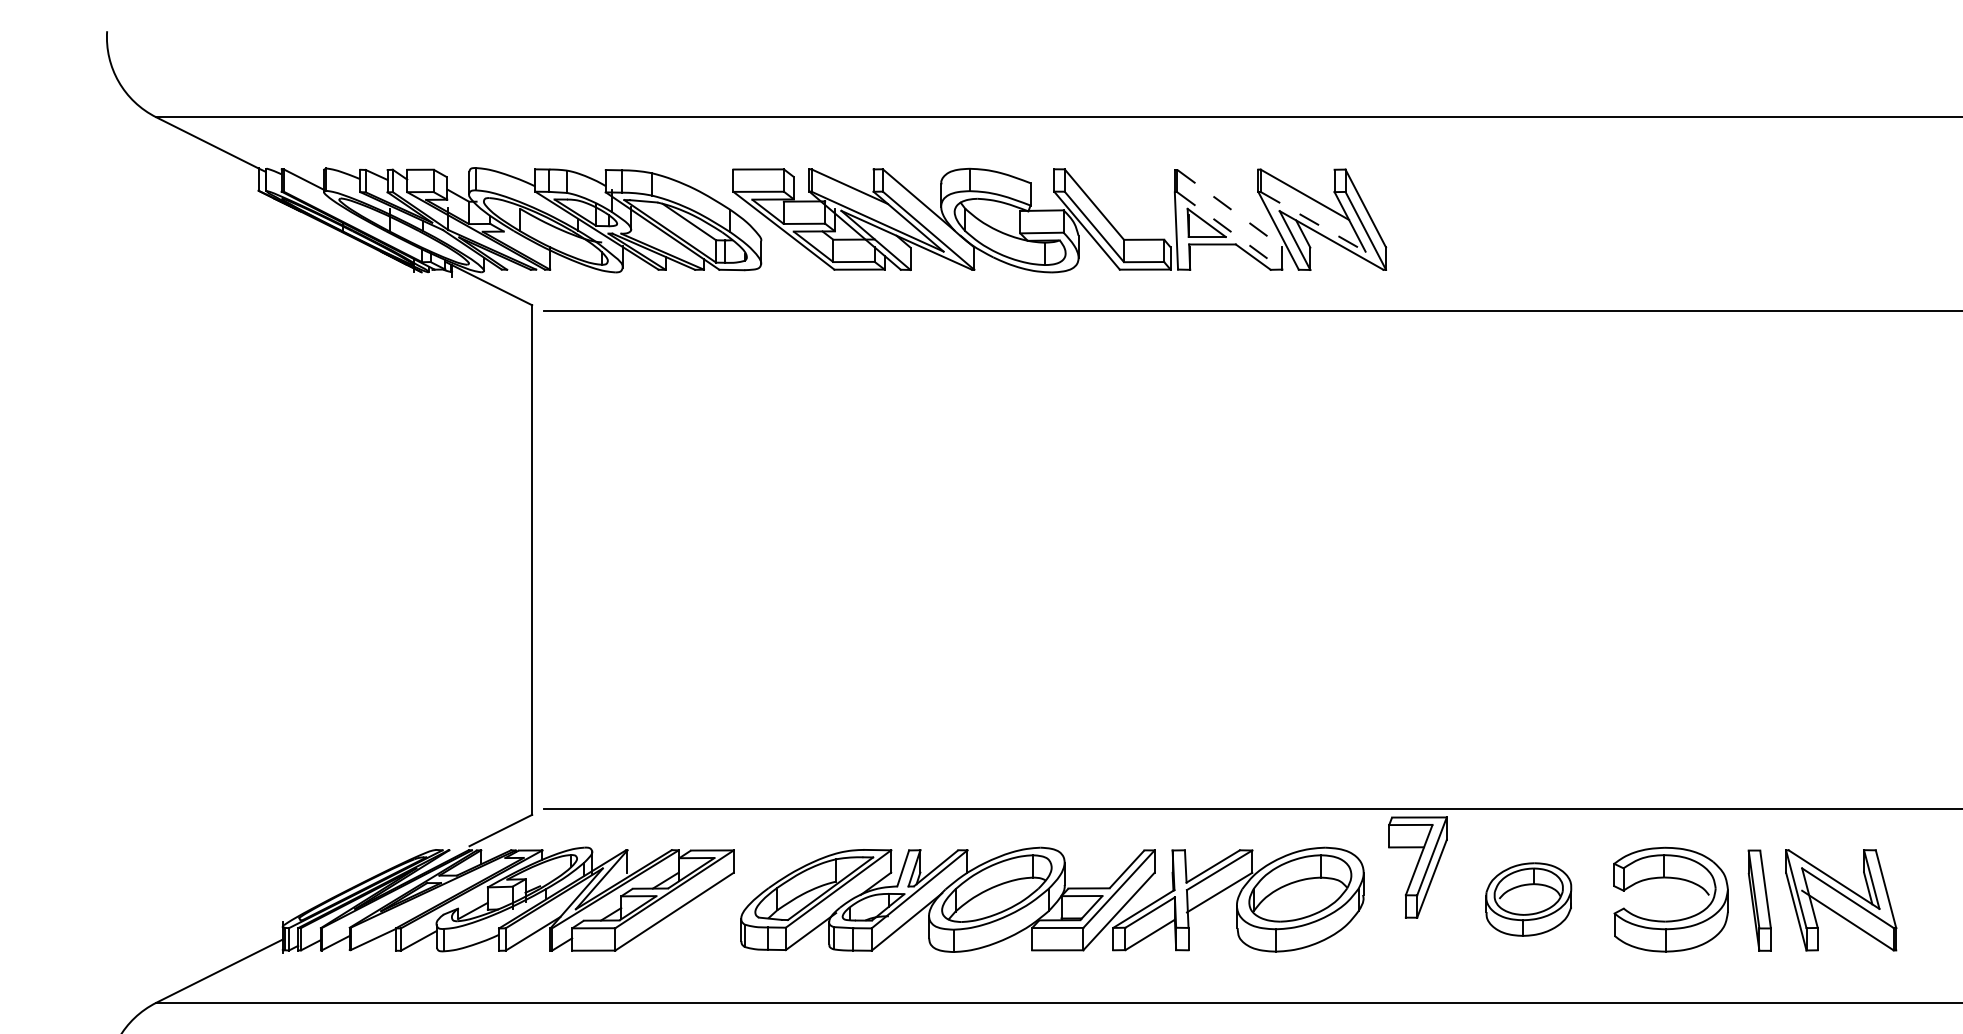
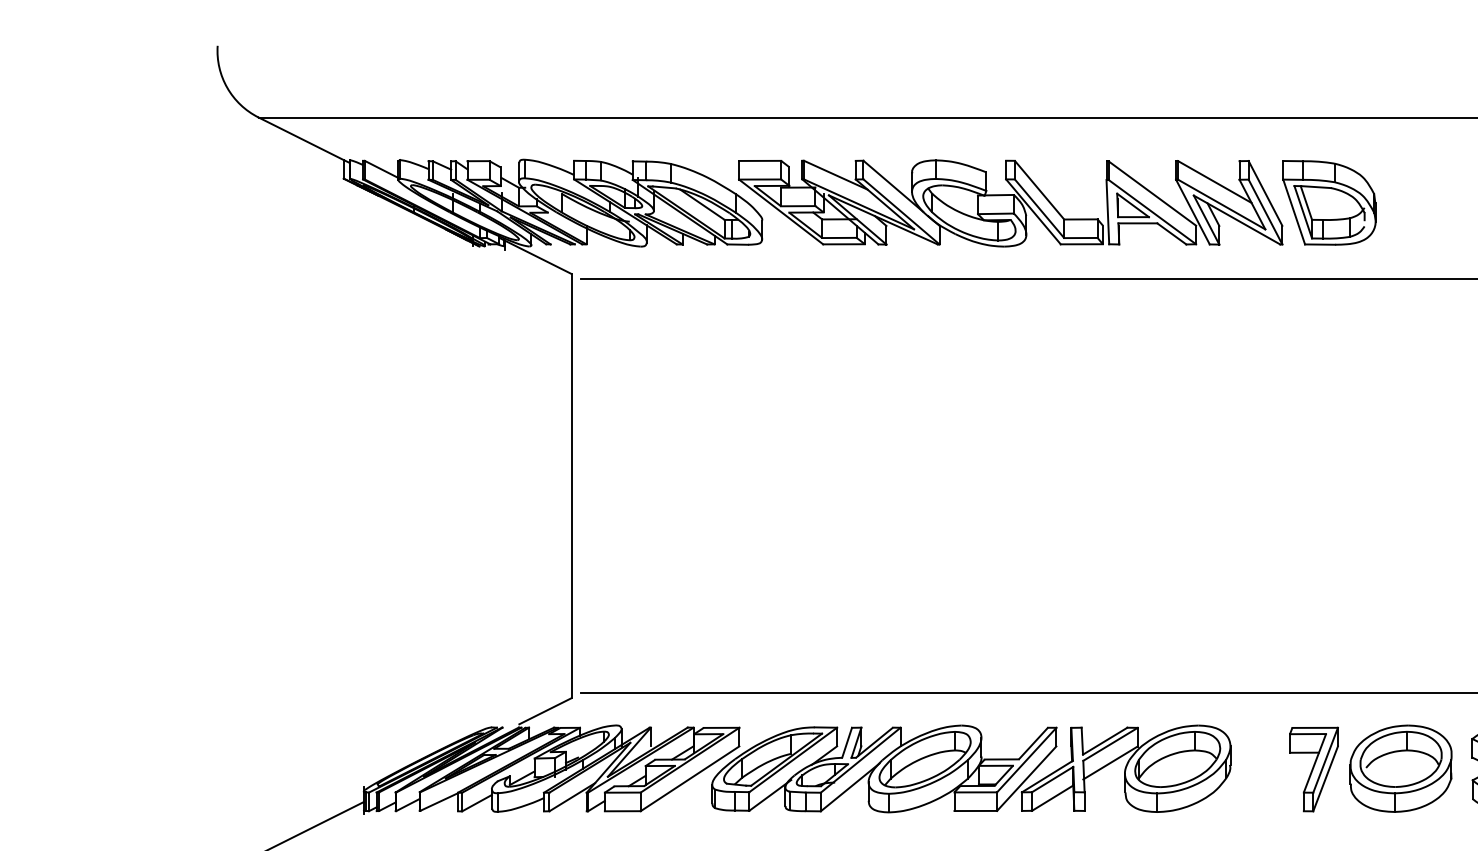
line: (1230, 208) -> (1152, 193), dashed -> solid
part: (1442, 219) -> (1329, 202), added
line: (1313, 222) -> (1221, 205), dashed -> solid
line: (1230, 231) -> (1152, 212), dashed -> solid
part: (1417, 867) -> (1313, 769), moved
part: (1052, 899) -> (971, 768), moved
part: (1528, 899) -> (1400, 768), size x1.43

